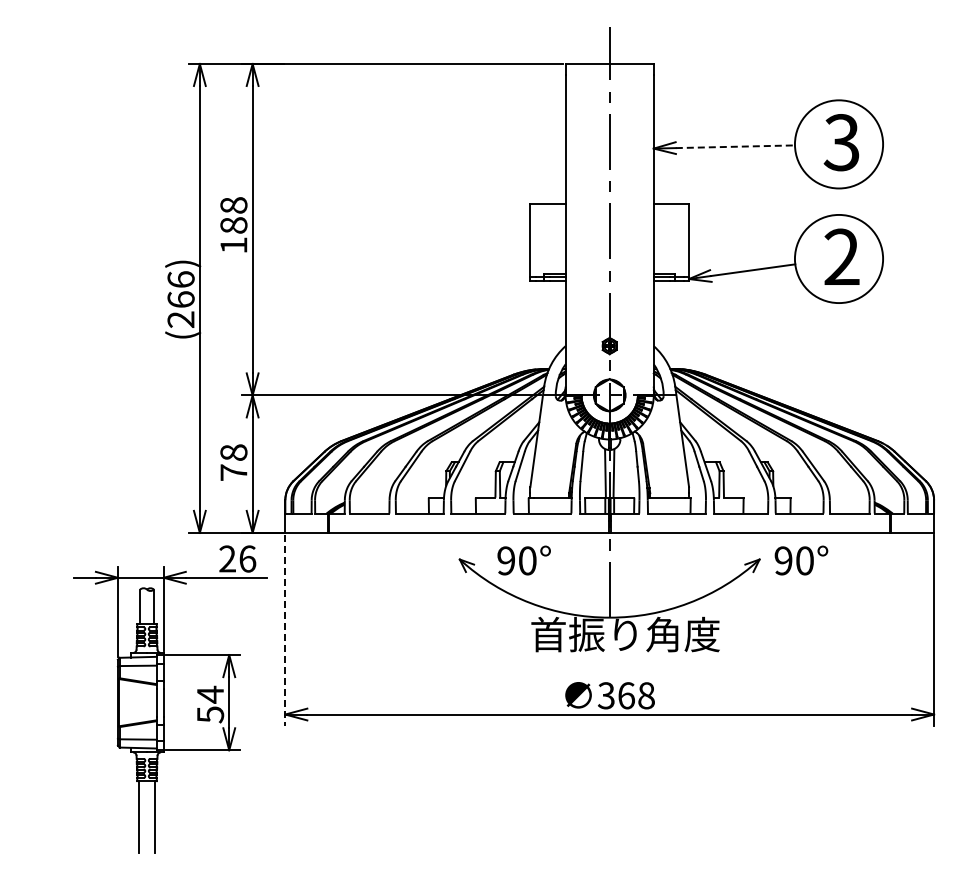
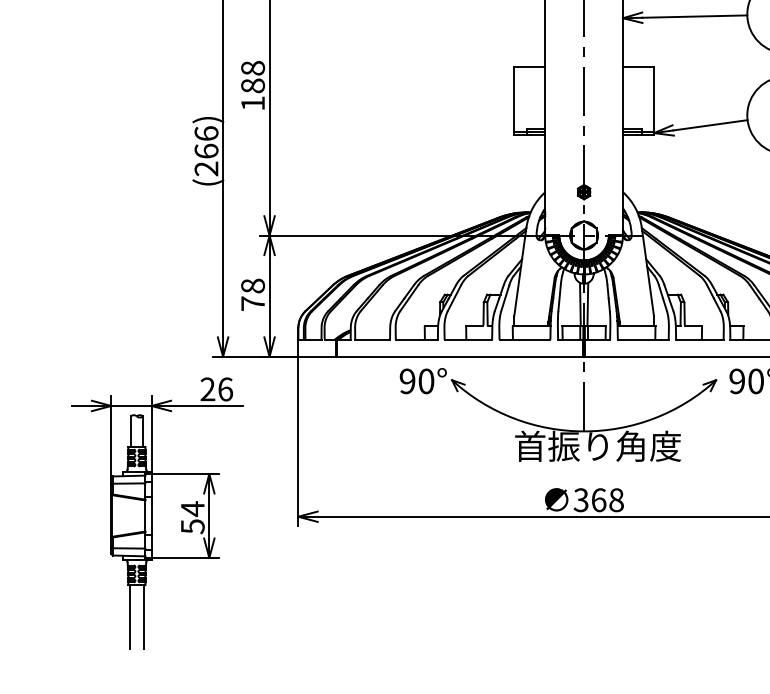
line: (735, 146) -> (694, 16), dashed -> solid
text: (523, 560) -> (422, 381), moved
line: (285, 630) -> (298, 442), dashed -> solid
part: (170, 699) -> (157, 513), moved

